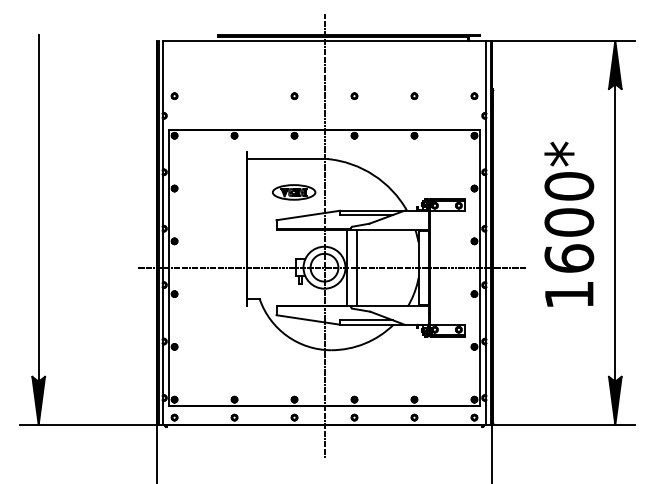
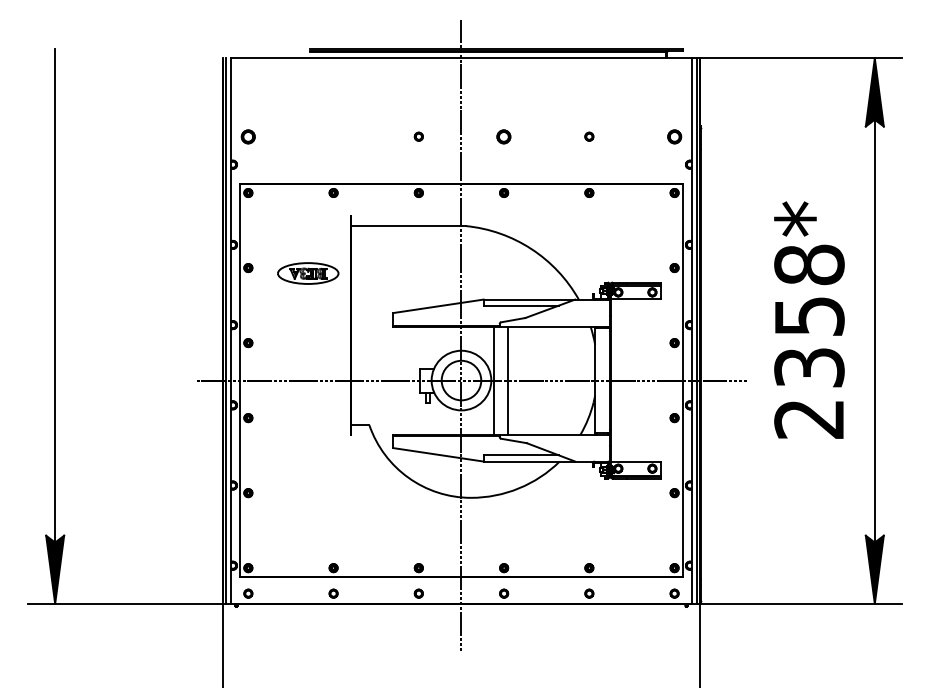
part: (174, 96) -> (248, 136), size x1.6
part: (354, 96) -> (504, 136), size x1.6
part: (474, 96) -> (674, 136), size x1.6
part: (294, 192) -> (308, 273), moved
text: (569, 240) -> (809, 341), 1600* -> 2358*

